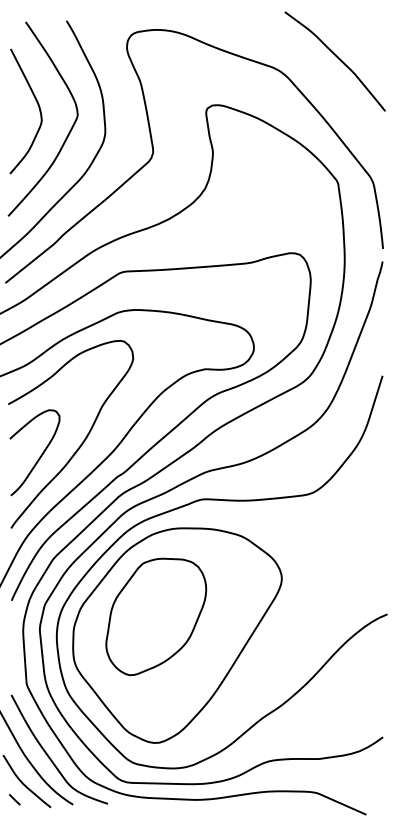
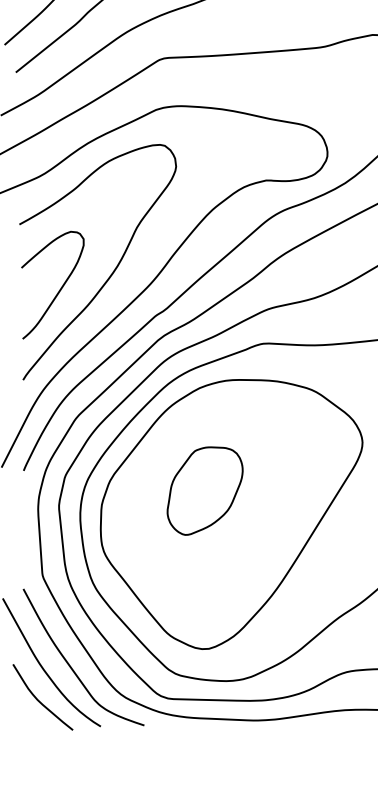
part: (156, 616) -> (205, 490), size x0.6
line: (14, 799) -> (27, 720), removed

